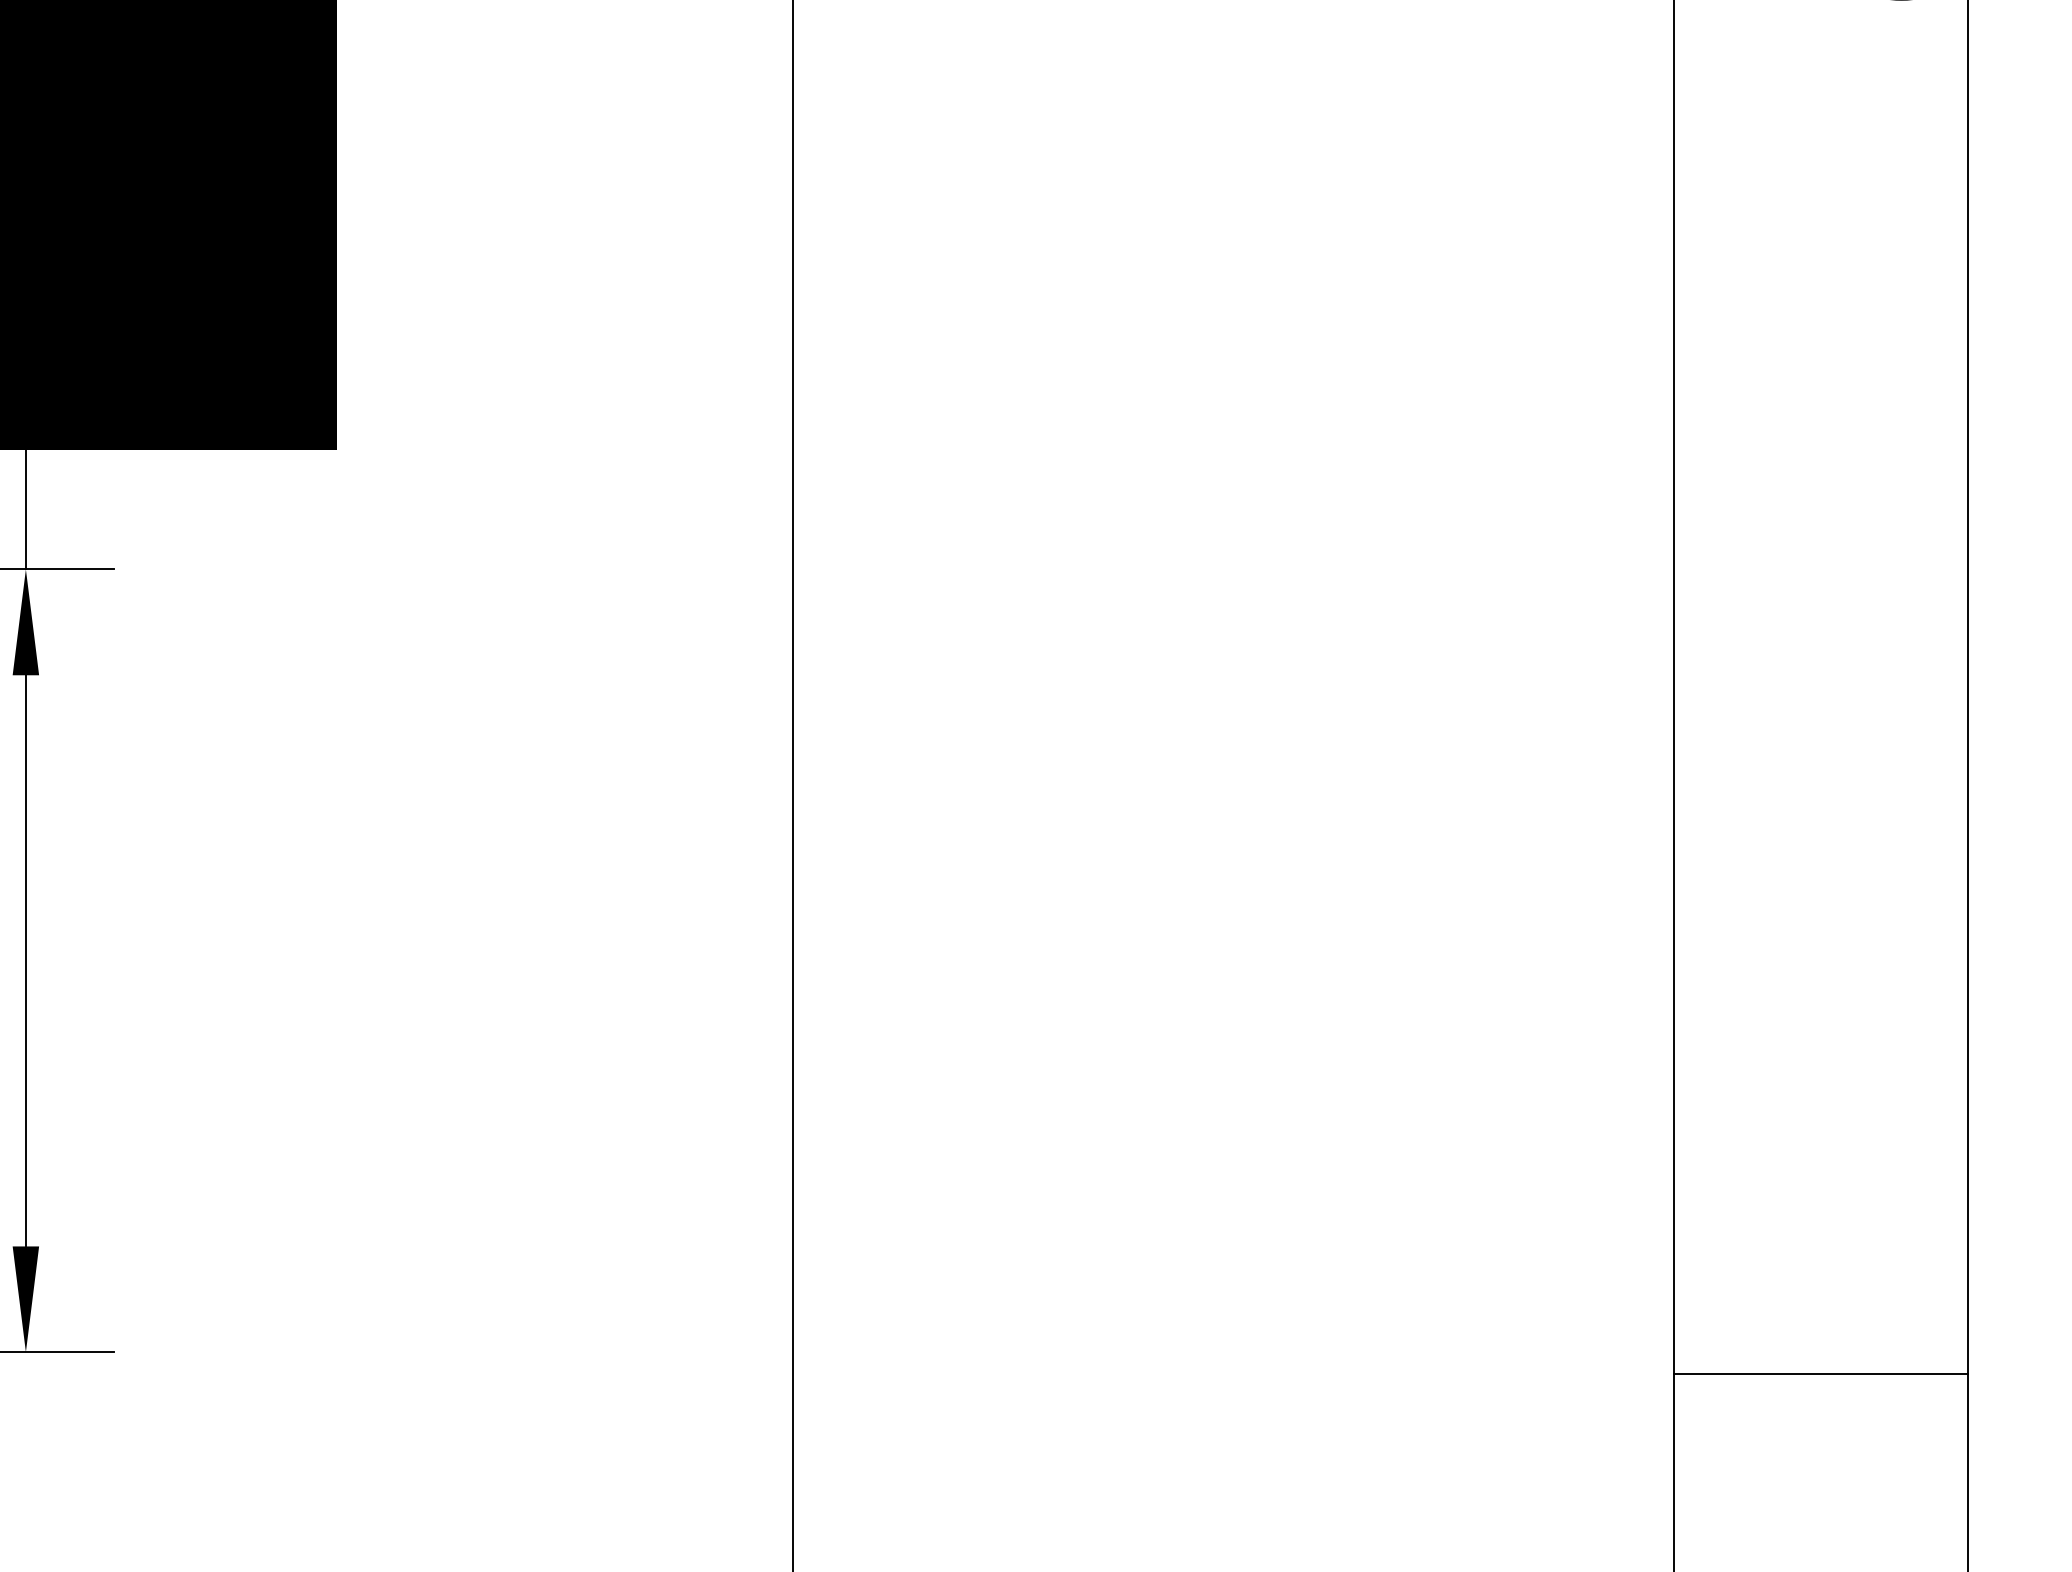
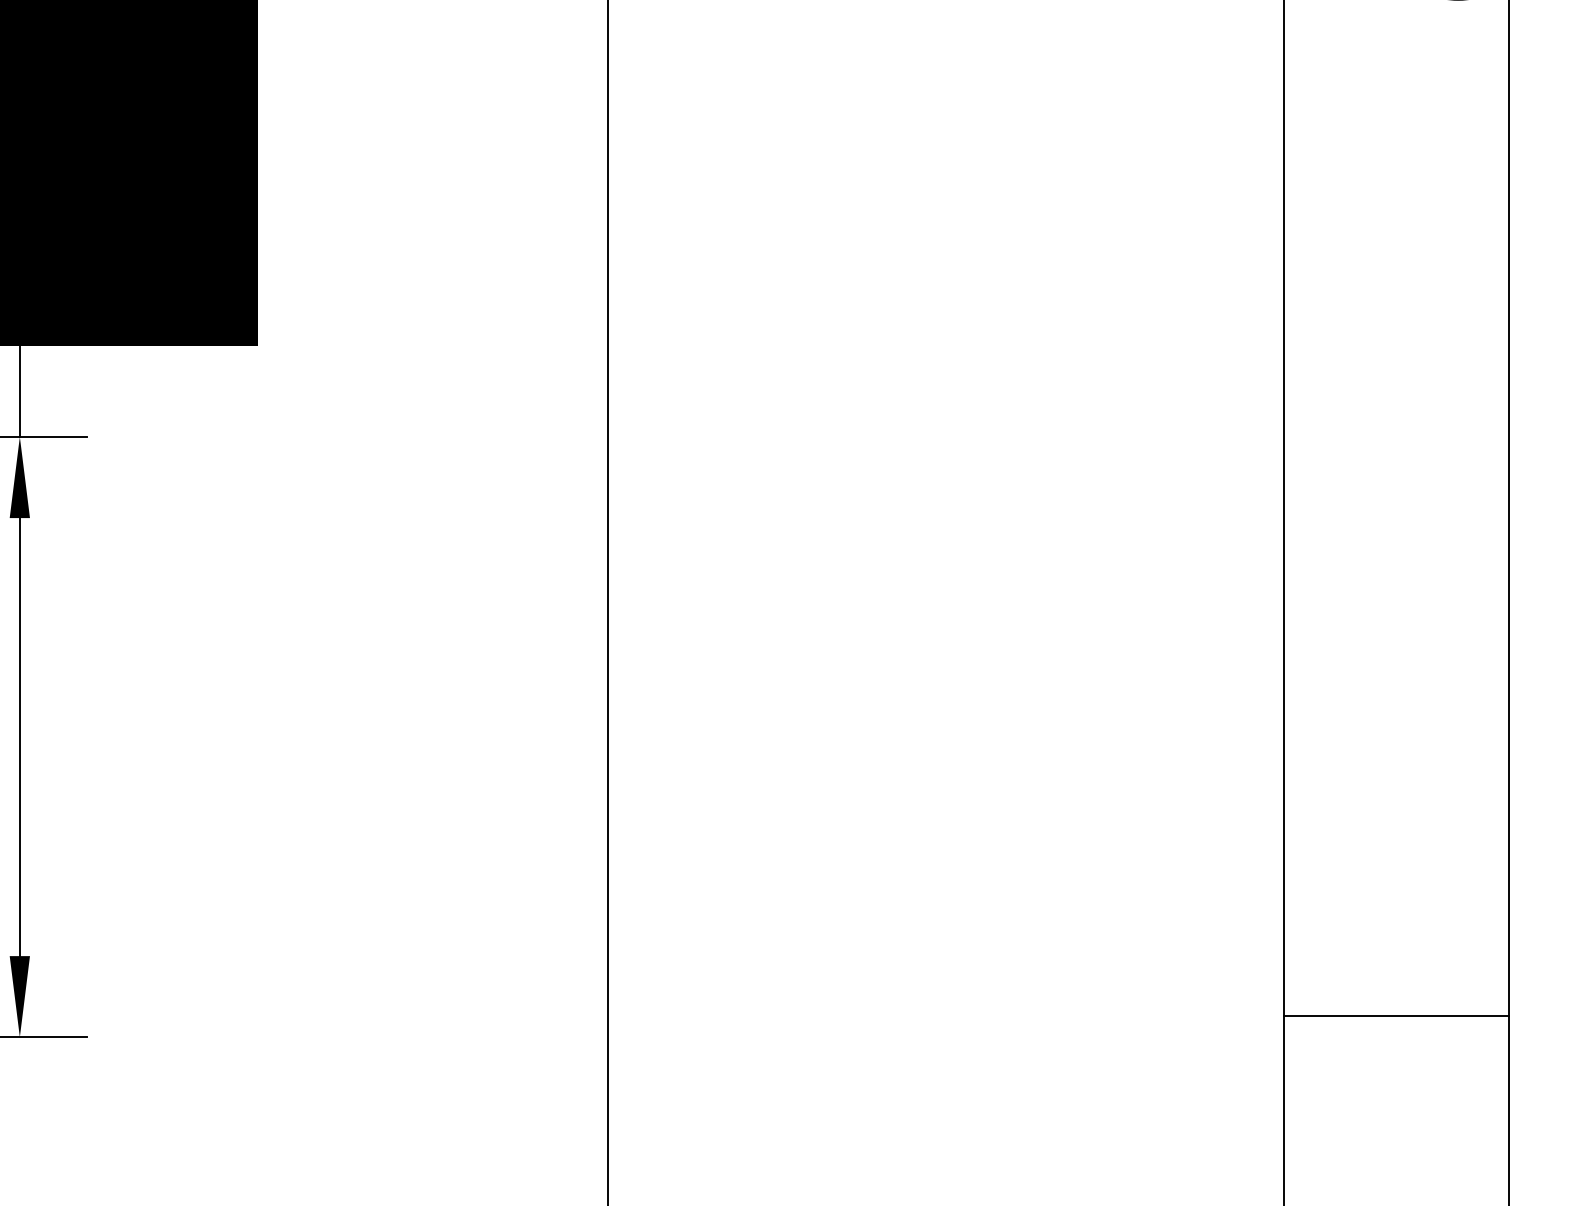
line: (1820, 1374) -> (1396, 1015), moved

